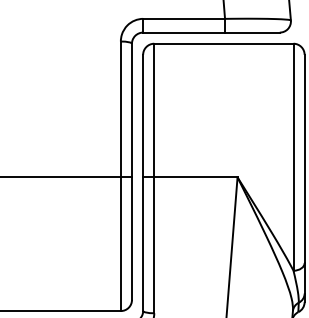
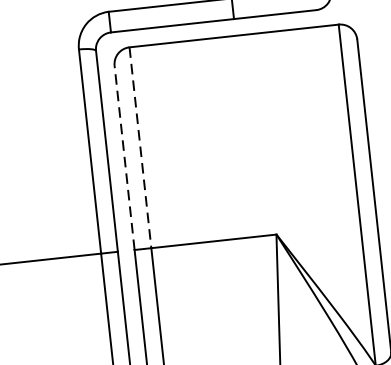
line: (154, 110) -> (140, 147), solid -> dashed
line: (143, 115) -> (125, 156), solid -> dashed

